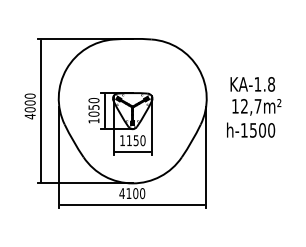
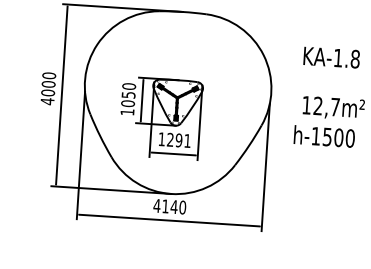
text: (252, 84) -> (331, 57), moved
text: (135, 140) -> (178, 140), 1150 -> 1291
text: (135, 193) -> (173, 206), 4100 -> 4140

